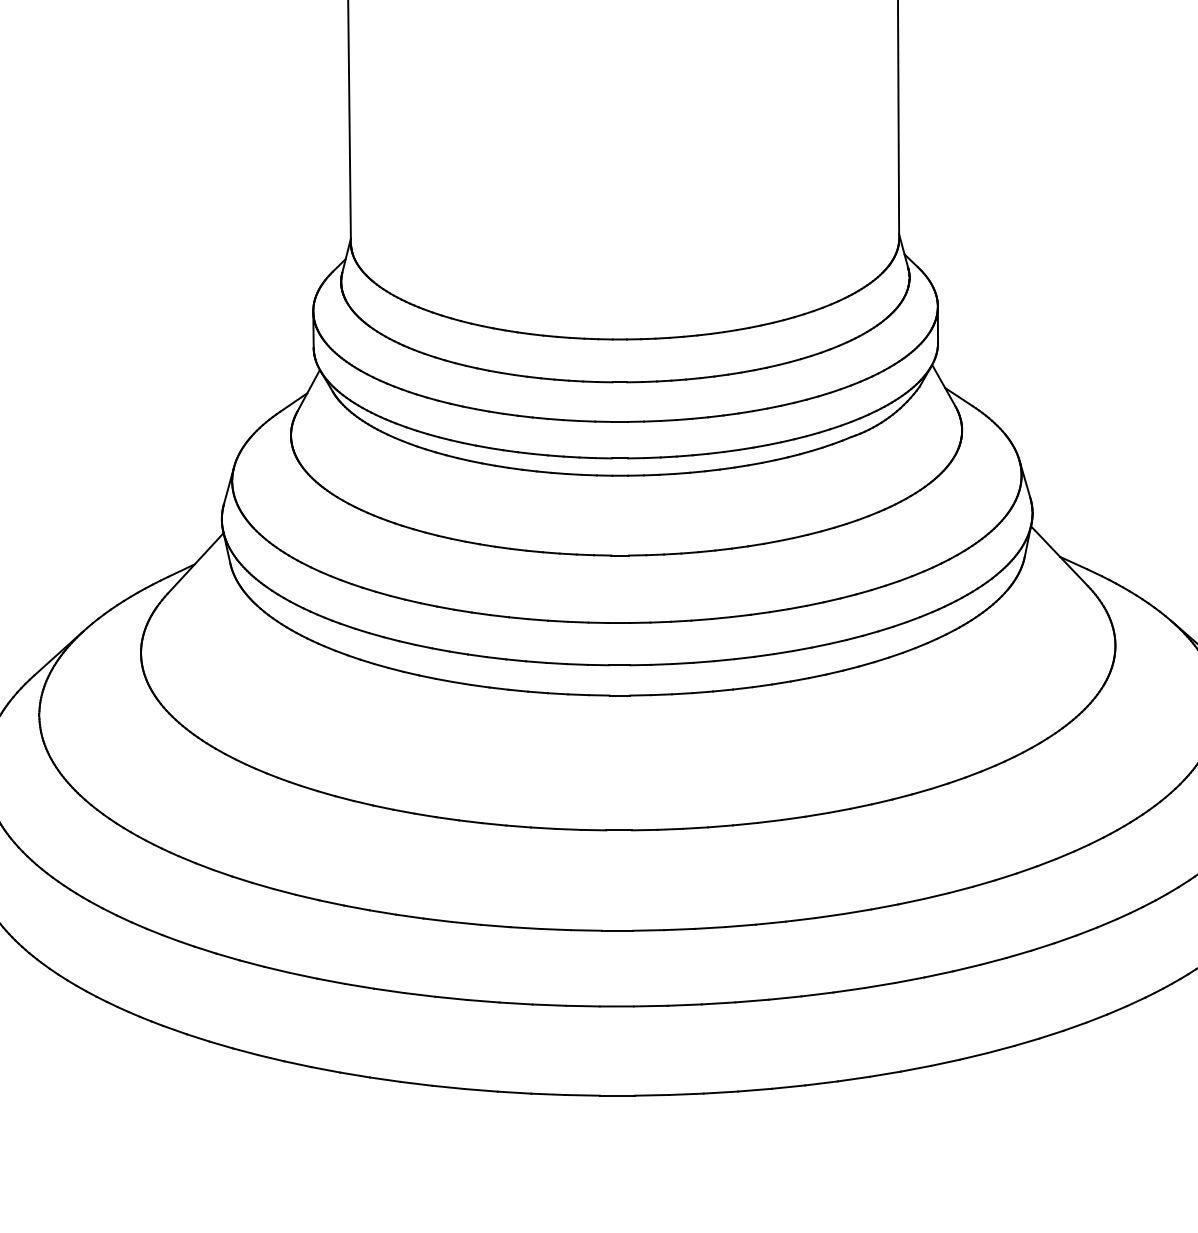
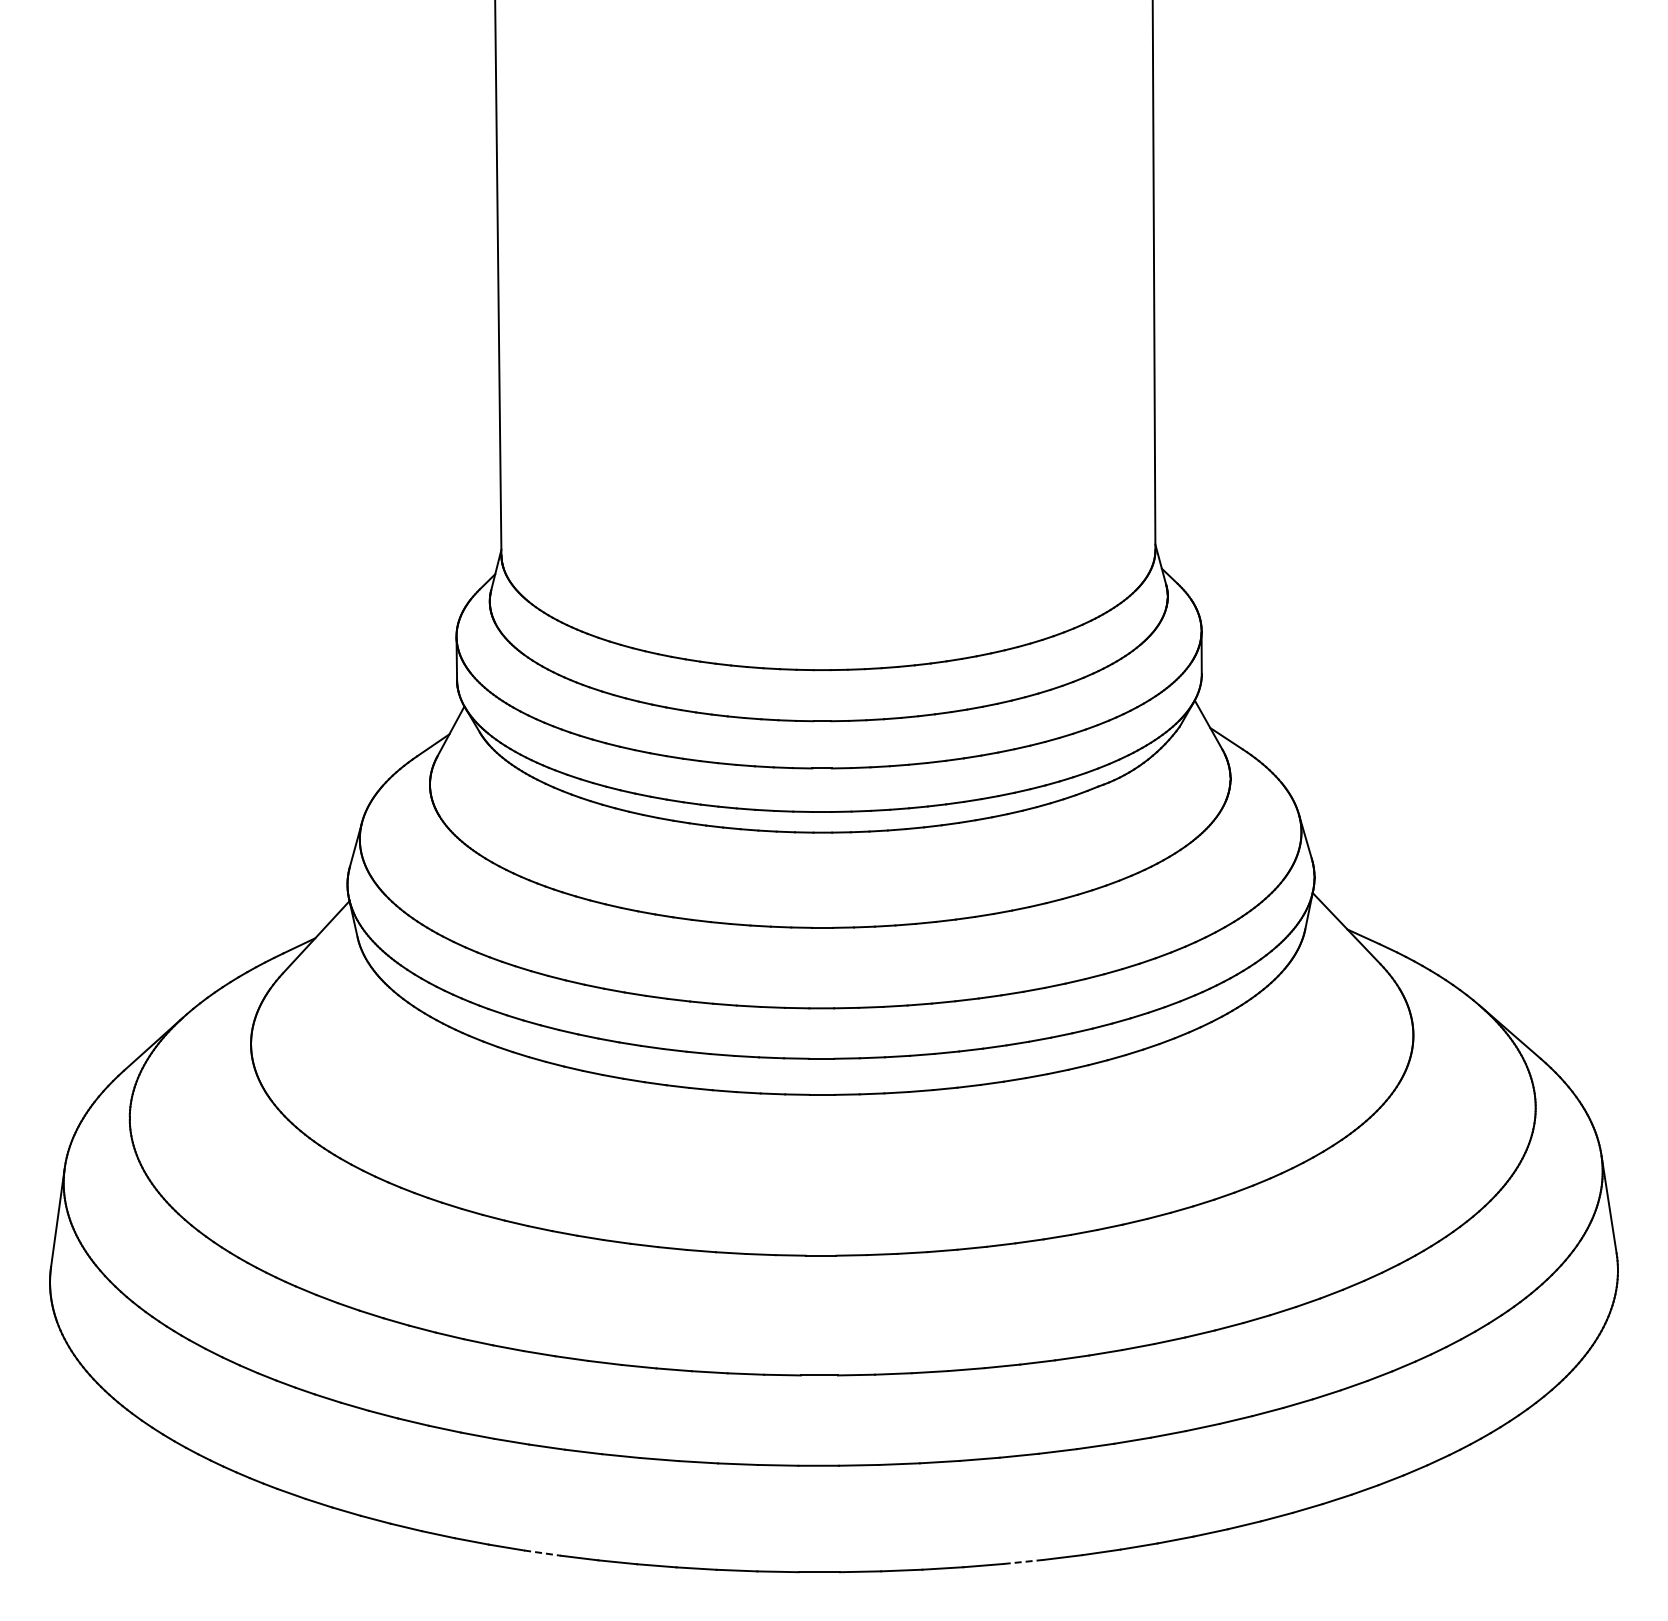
line: (385, 1080) -> (542, 1553), solid -> dashed
line: (788, 1086) -> (1023, 1561), solid -> dashed

